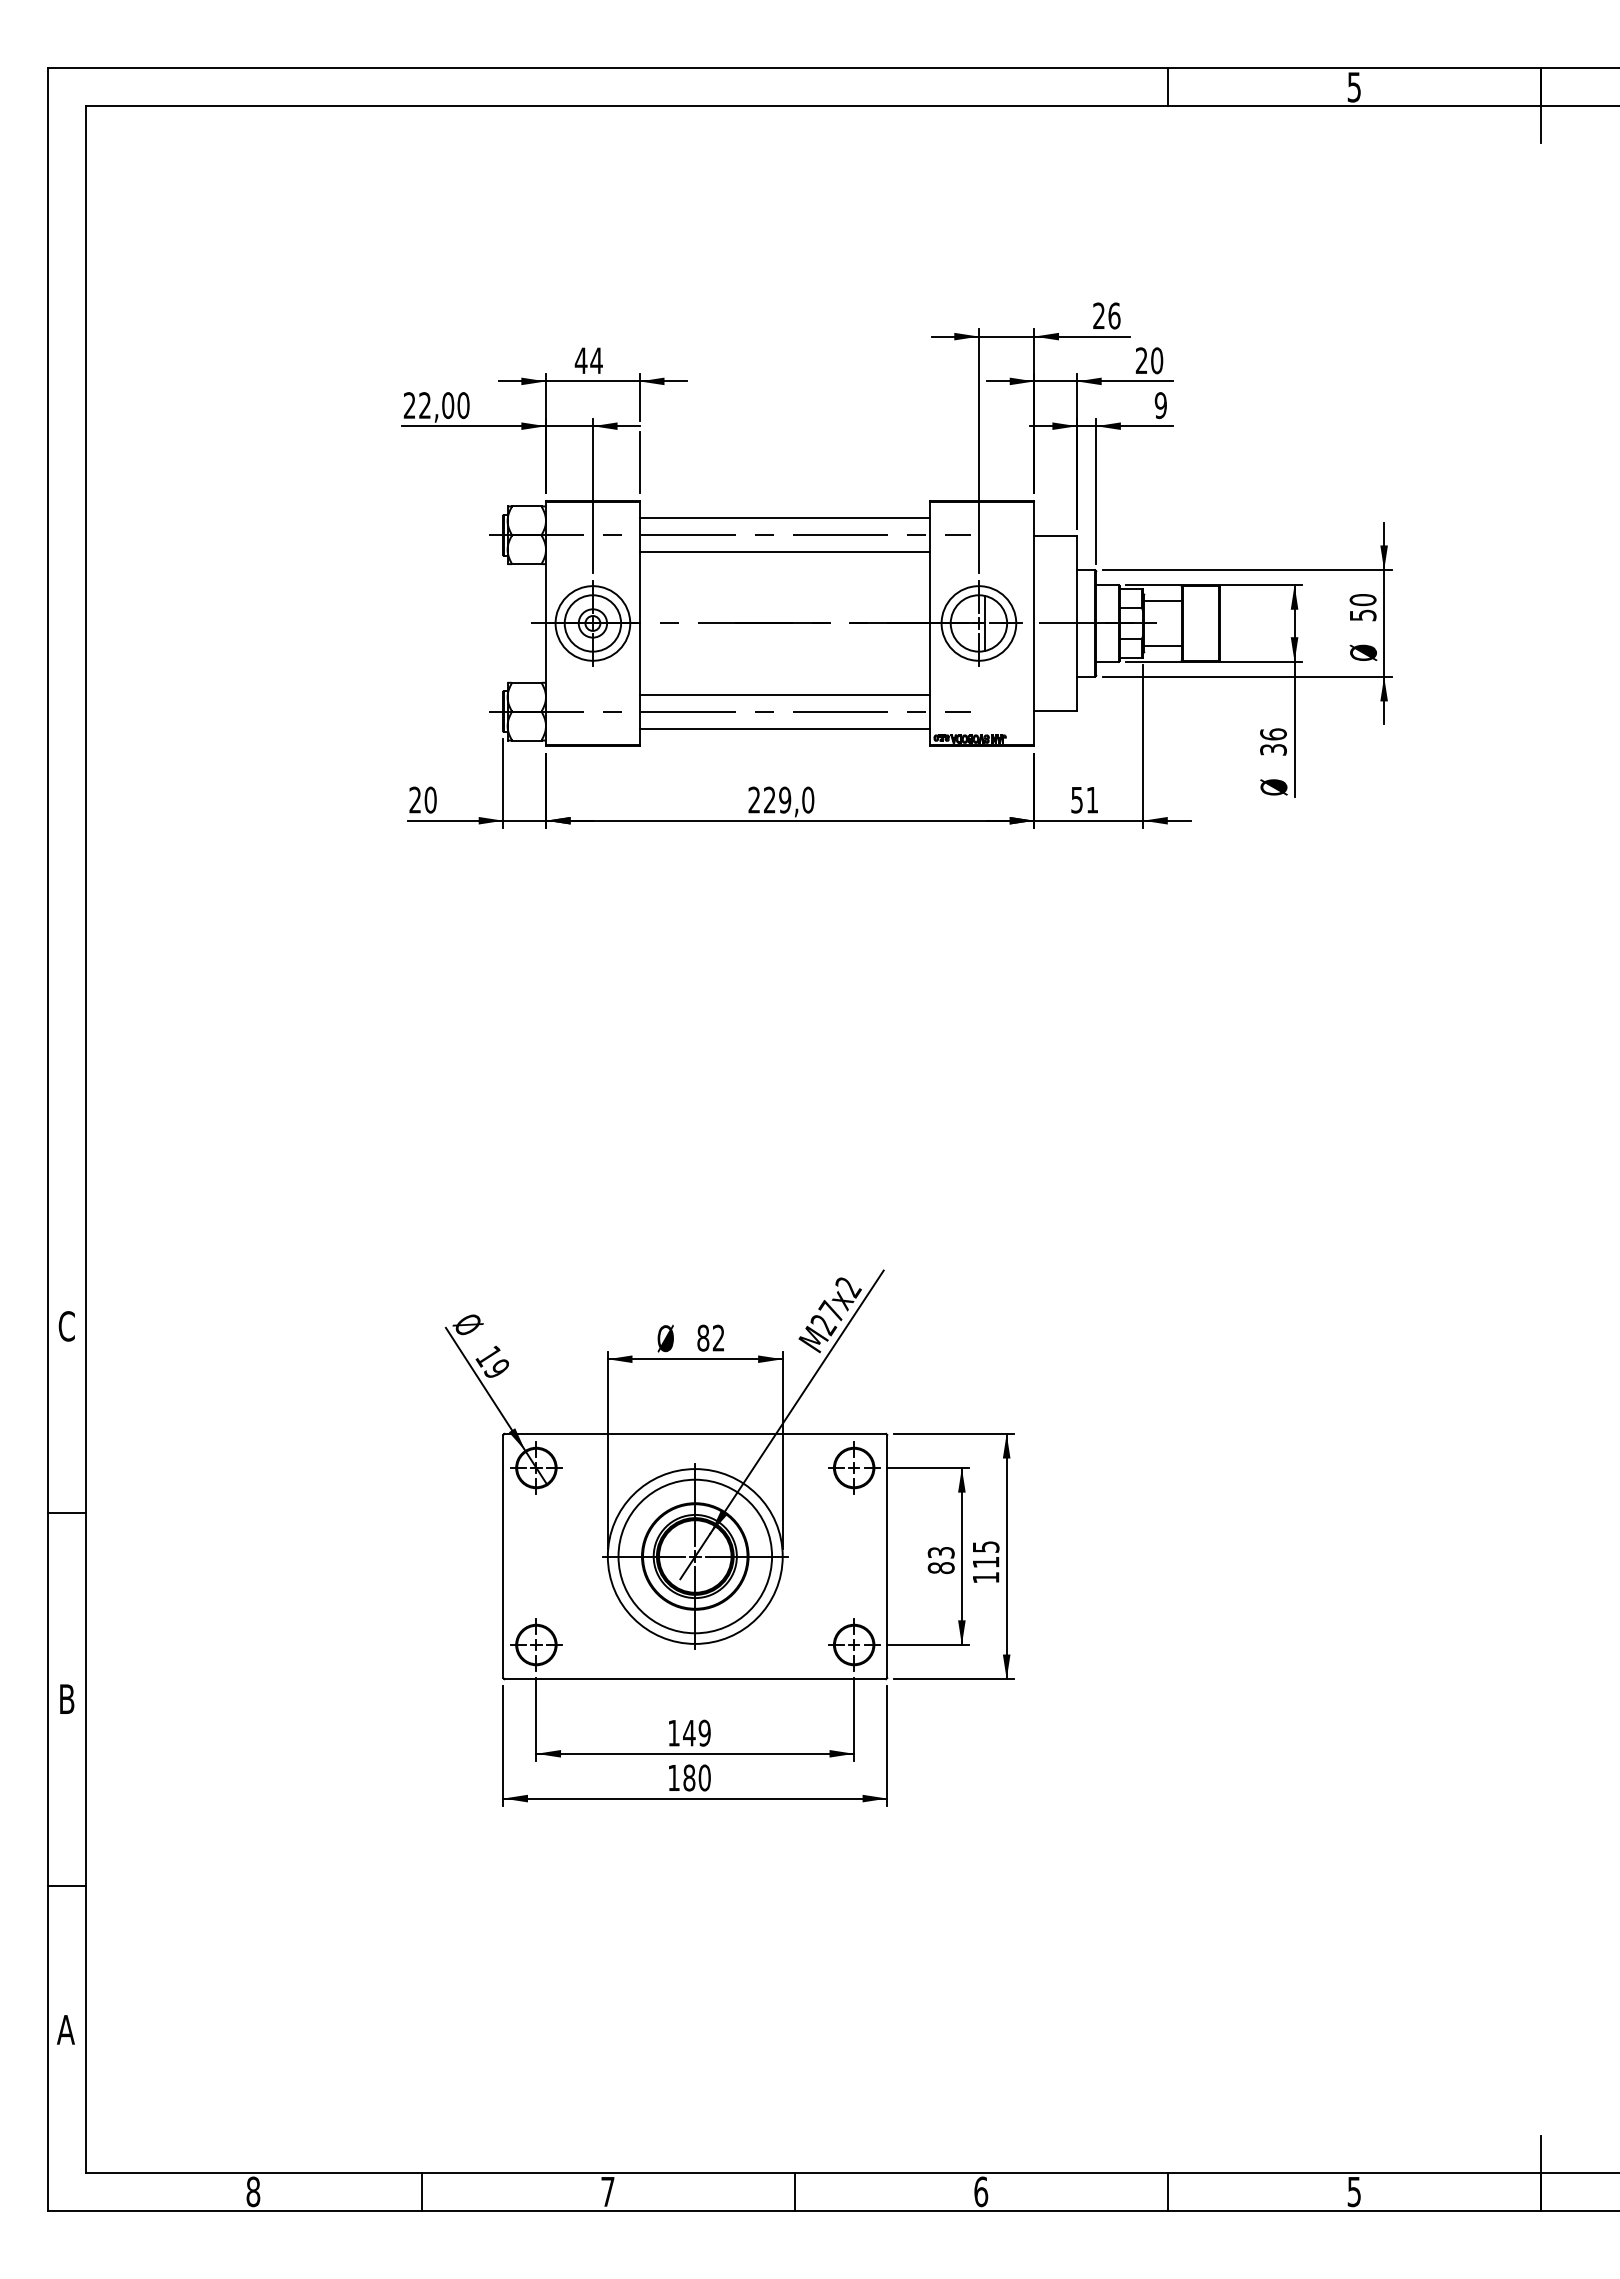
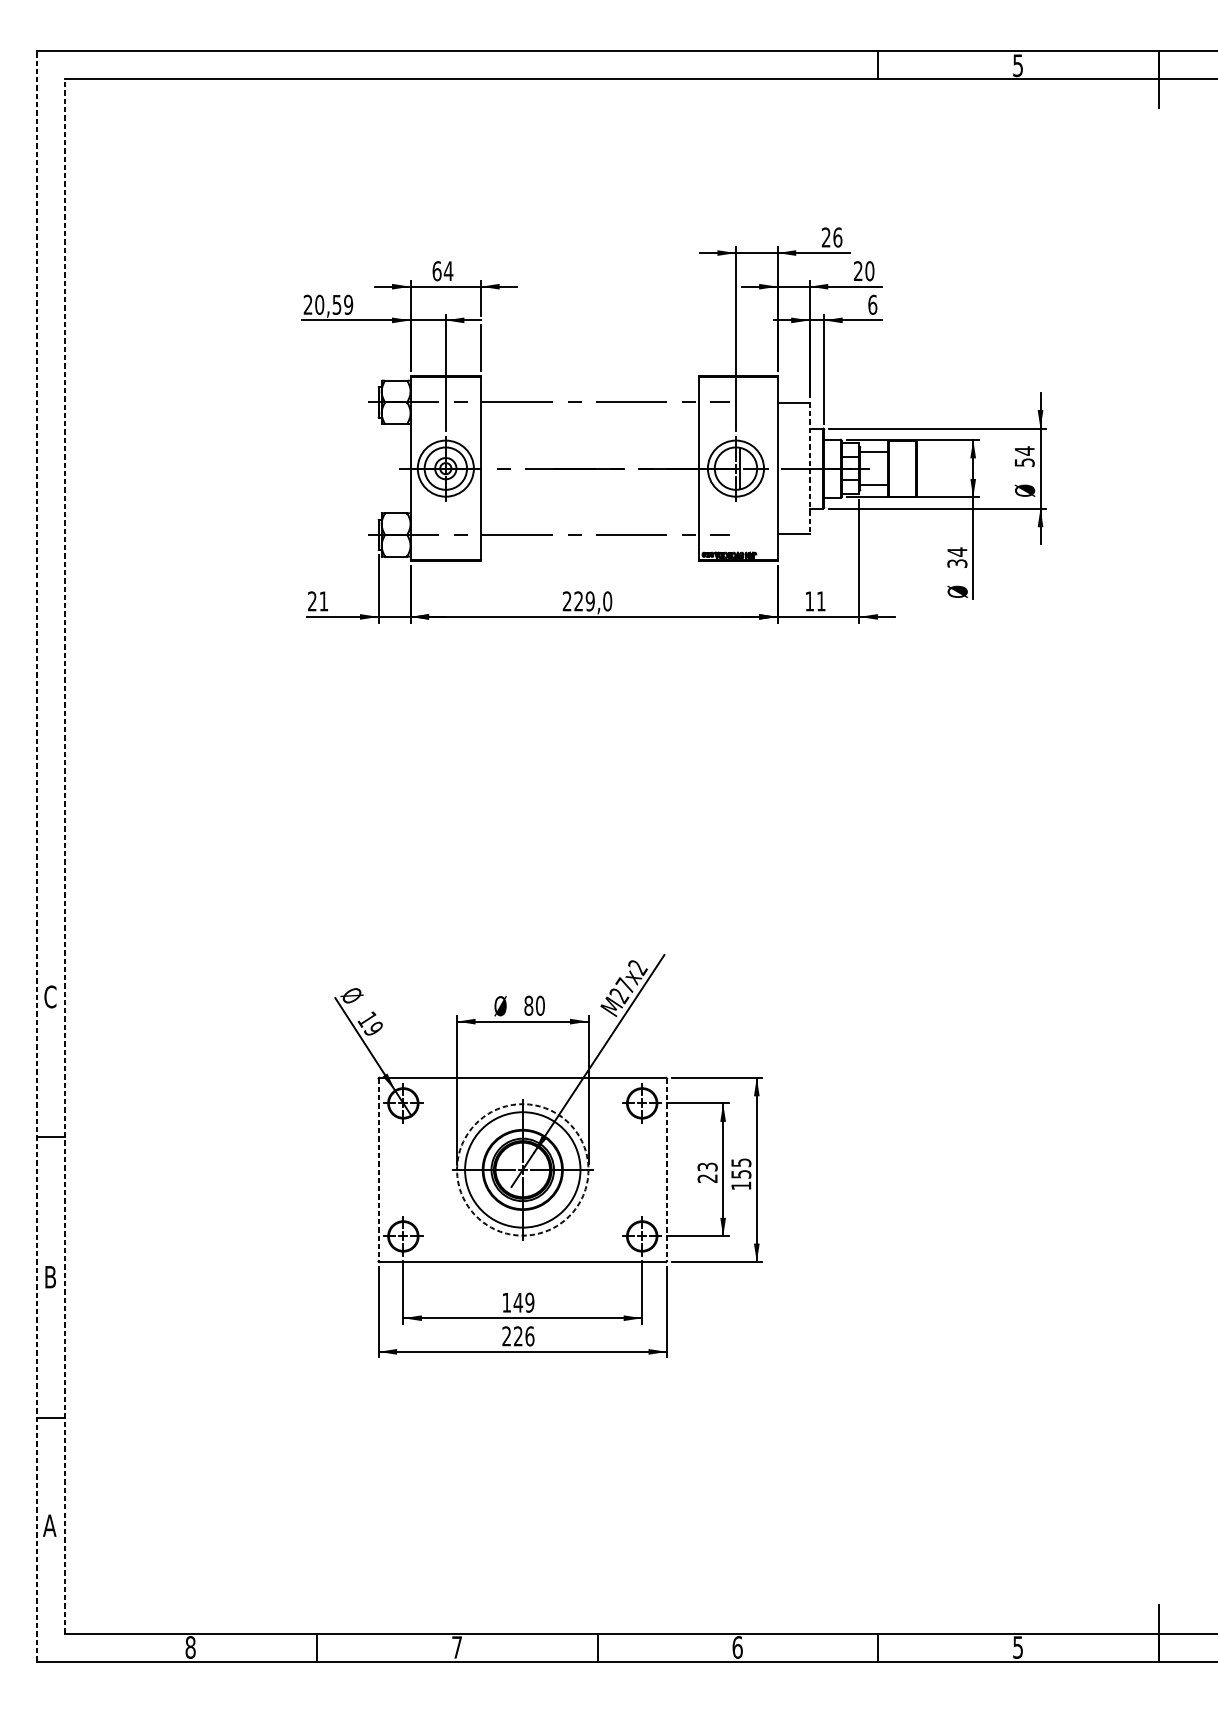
text: (580, 360) -> (436, 271), 44 -> 64
text: (444, 405) -> (334, 304), 22,00 -> 20,59
text: (1160, 405) -> (872, 304), 9 -> 6
line: (784, 518) -> (589, 389), removed
line: (784, 552) -> (589, 415), removed
text: (1362, 599) -> (1024, 450), 50 -> 54
line: (1077, 623) -> (810, 468), solid -> dashed
line: (784, 694) -> (589, 522), removed
line: (784, 728) -> (589, 547), removed
text: (1273, 734) -> (957, 552), 36 -> 34
text: (430, 799) -> (323, 600), 20 -> 21
text: (1076, 800) -> (809, 601), 51 -> 11
line: (48, 1139) -> (36, 856), solid -> dashed
line: (85, 1139) -> (64, 856), solid -> dashed
text: (718, 1337) -> (540, 1005), 82 -> 80
line: (503, 1556) -> (378, 1169), solid -> dashed
circle: (694, 1556) -> (522, 1169), solid -> dashed
line: (887, 1556) -> (667, 1169), solid -> dashed
text: (986, 1562) -> (741, 1174), 115 -> 155
text: (940, 1568) -> (707, 1178), 83 -> 23
text: (689, 1777) -> (518, 1336), 180 -> 226

